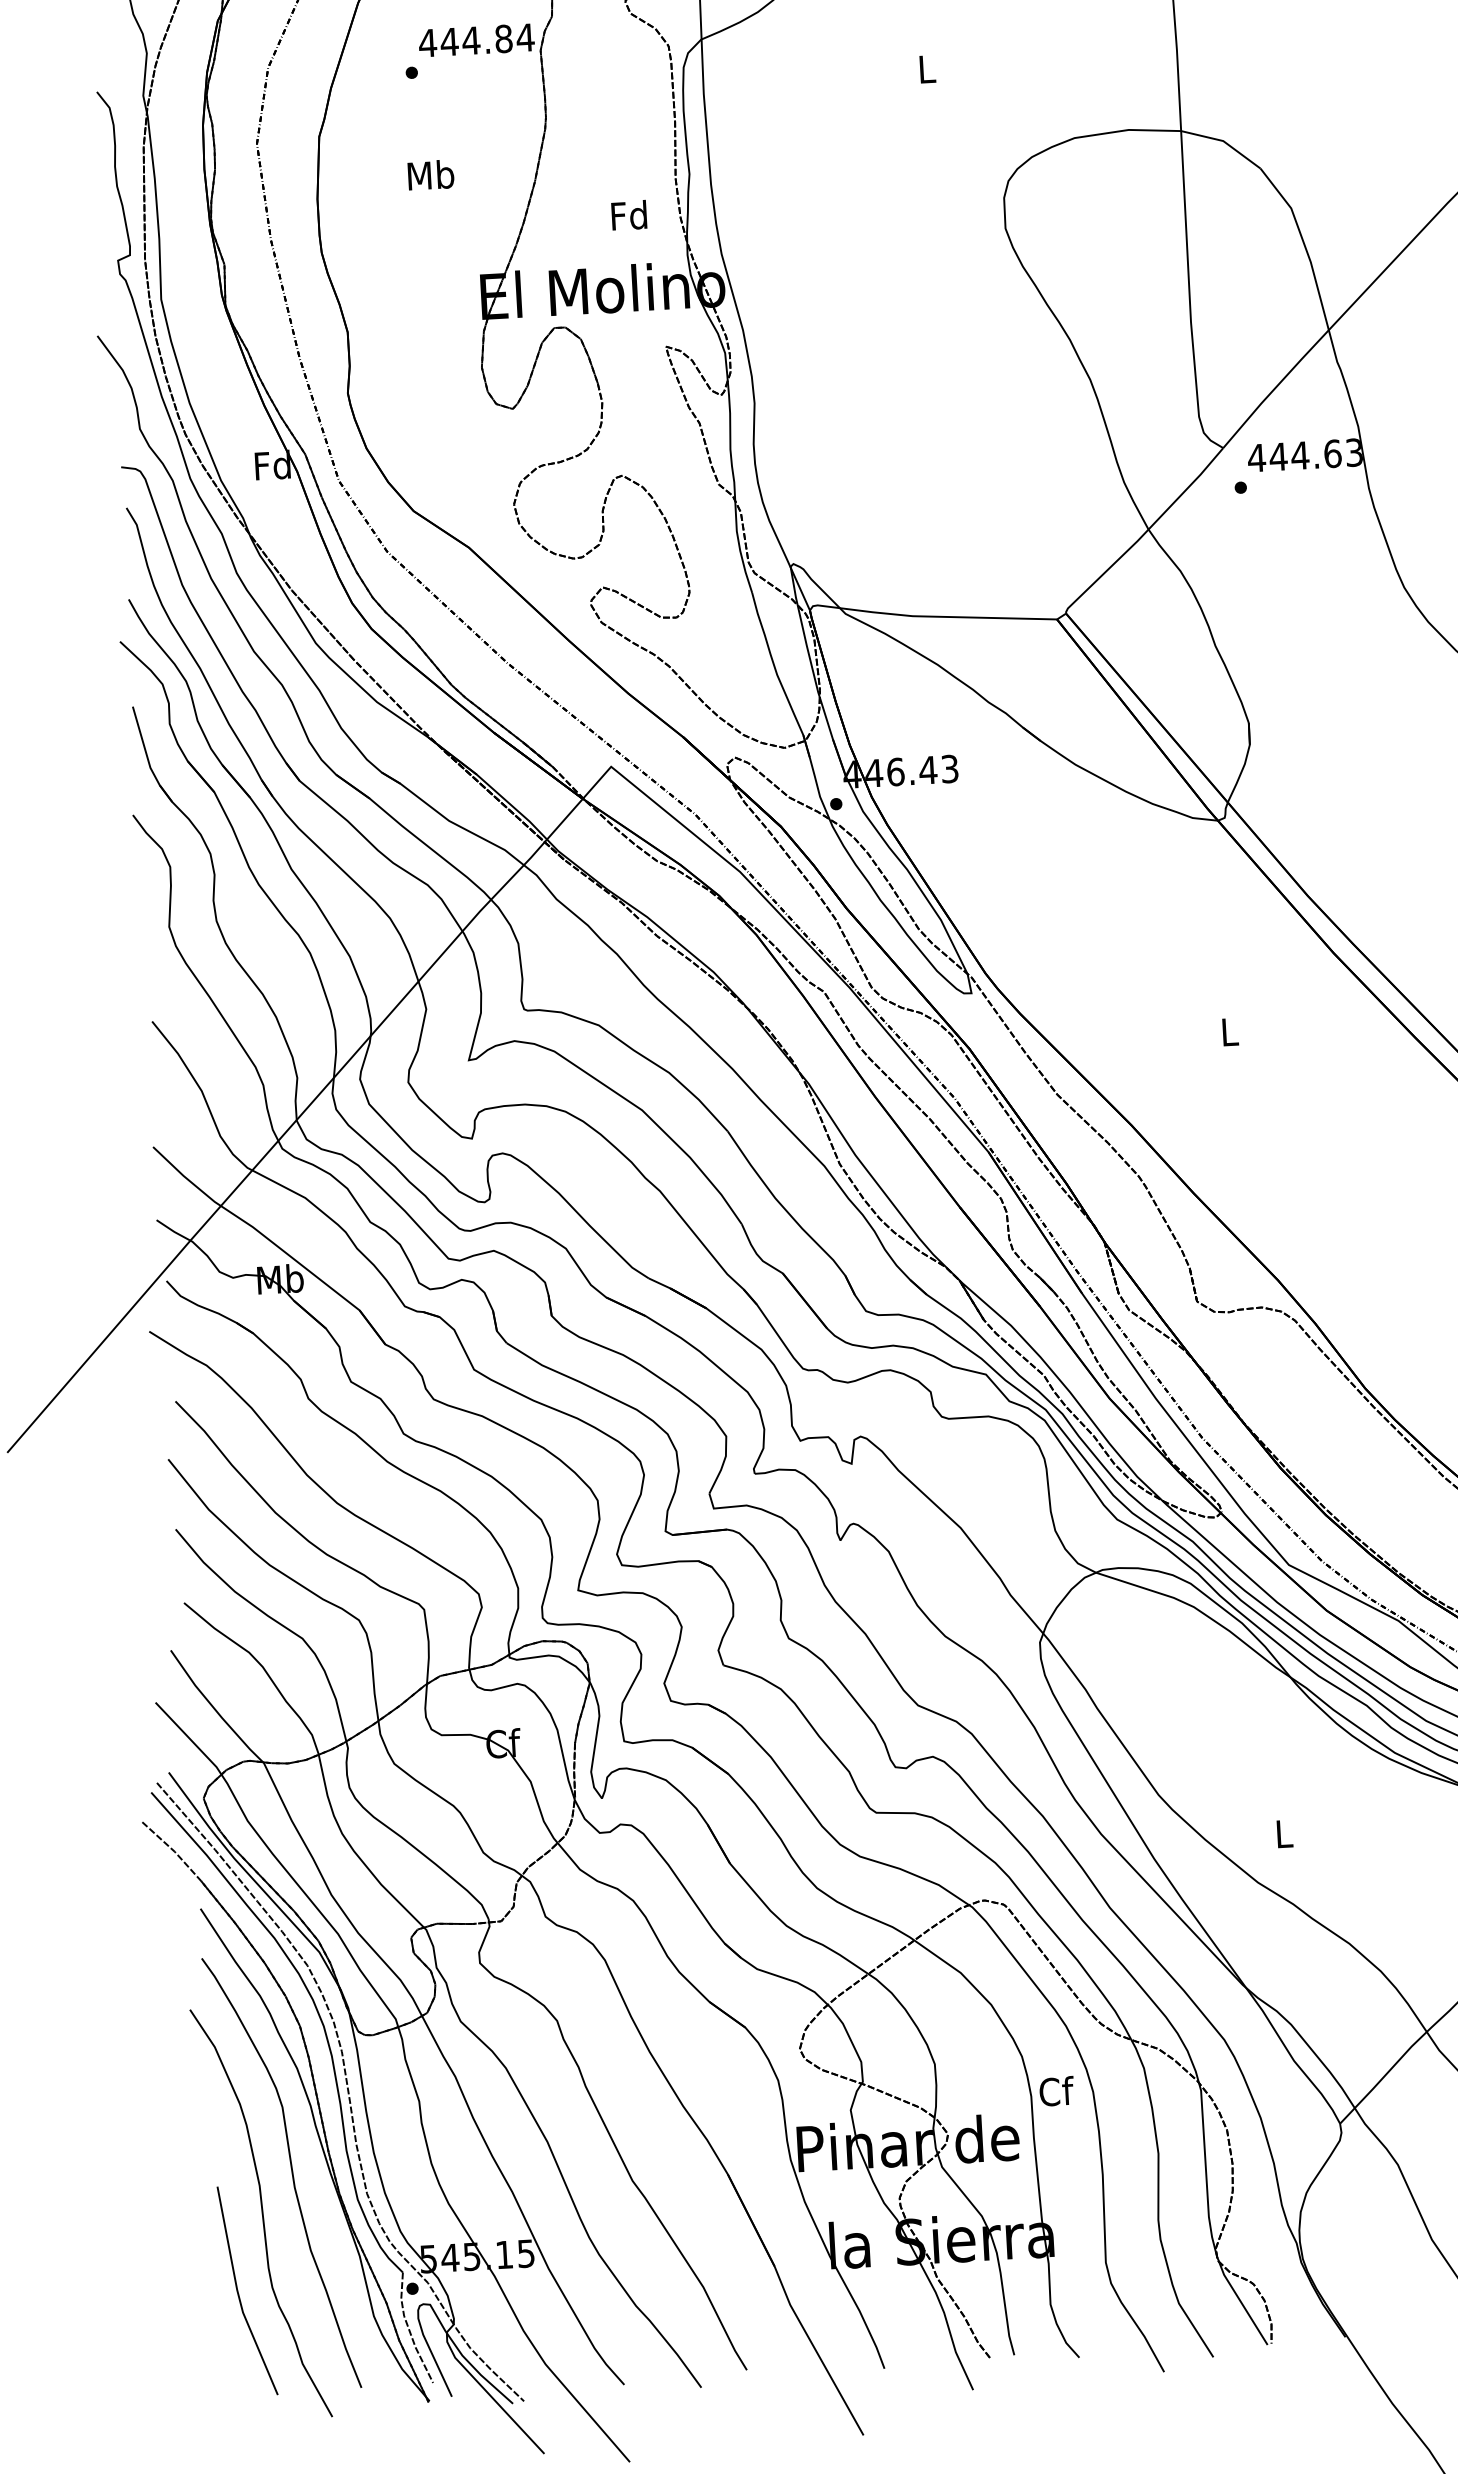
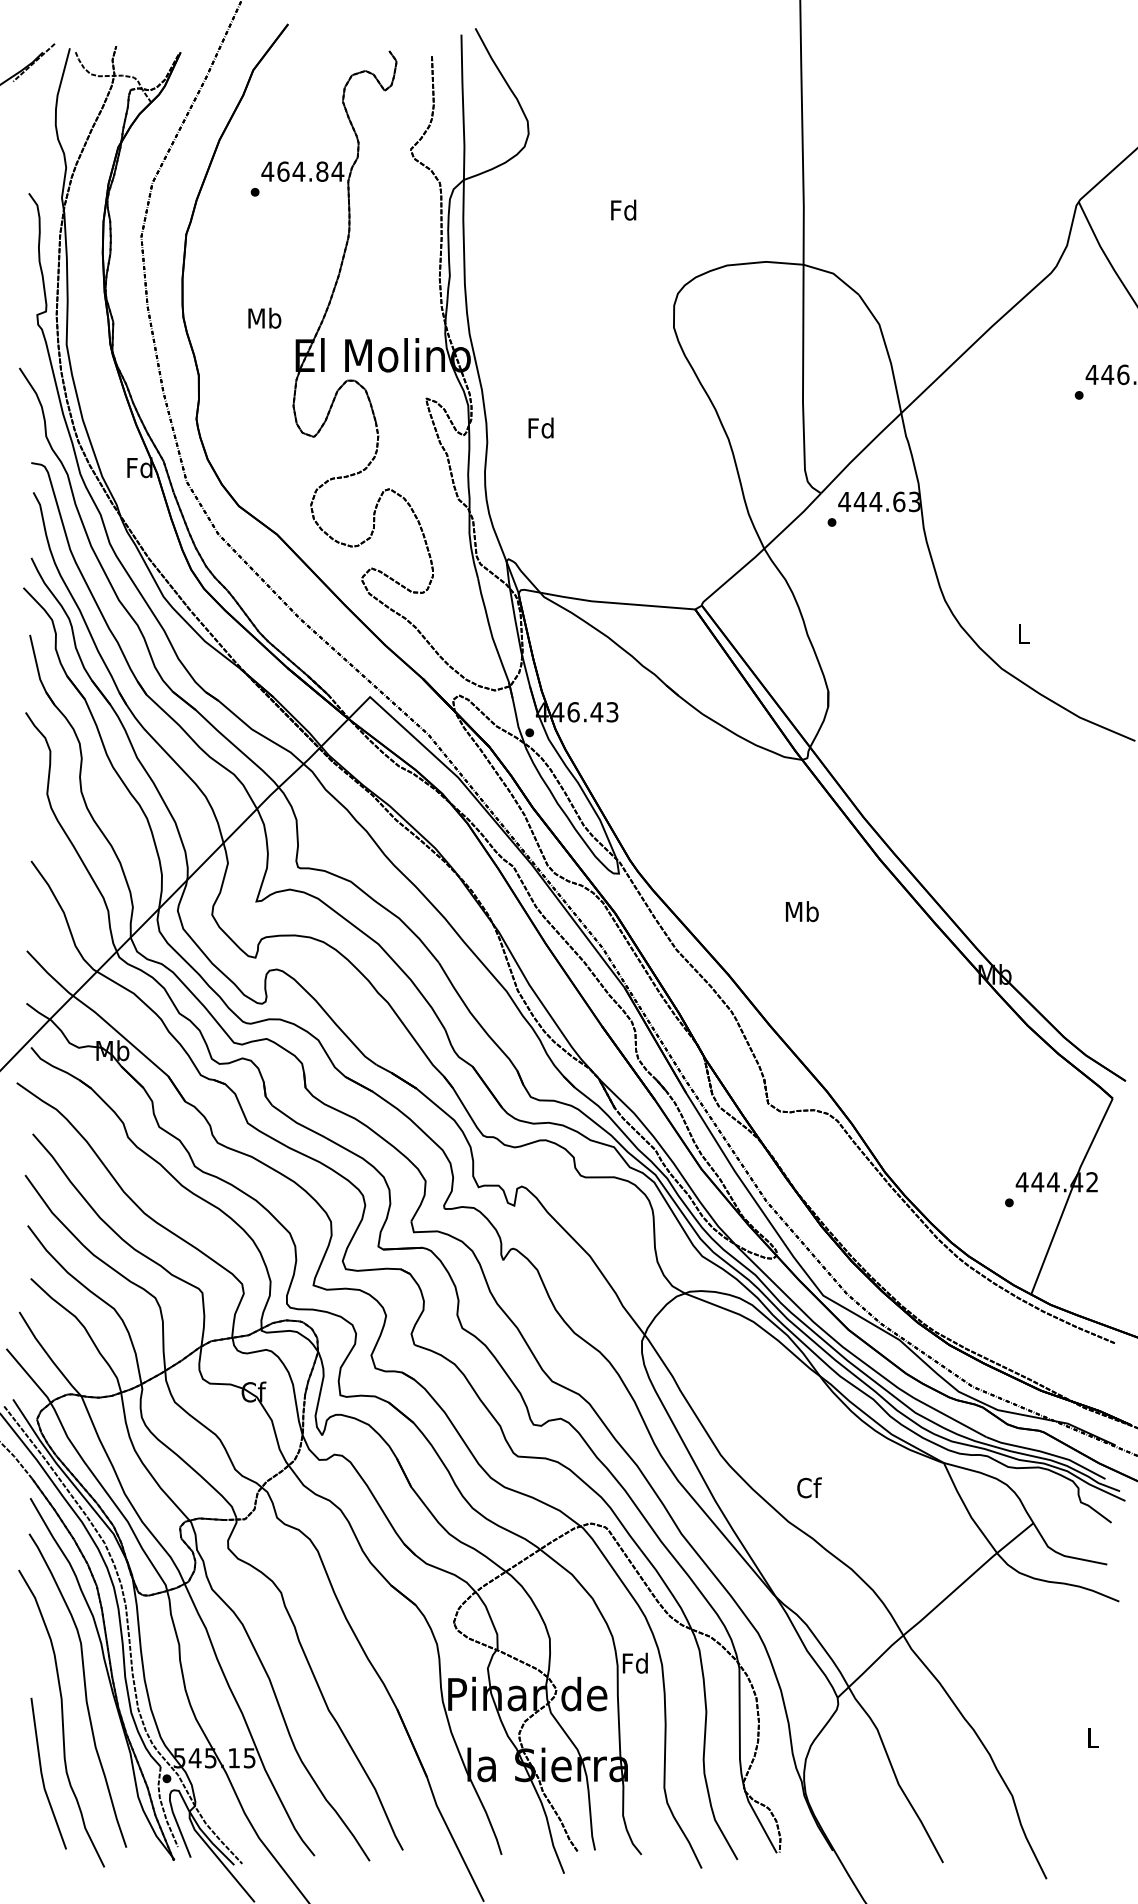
text: (448, 41) -> (282, 171), 444.84 -> 464.84
text: (926, 68) -> (623, 209), L -> Fd
text: (430, 174) -> (264, 317), moved
text: (628, 214) -> (540, 427), moved
text: (1228, 1031) -> (801, 911), L -> Mb
text: (1284, 1833) -> (809, 1487), L -> Cf
text: (1055, 2090) -> (635, 1662), Cf -> Fd

